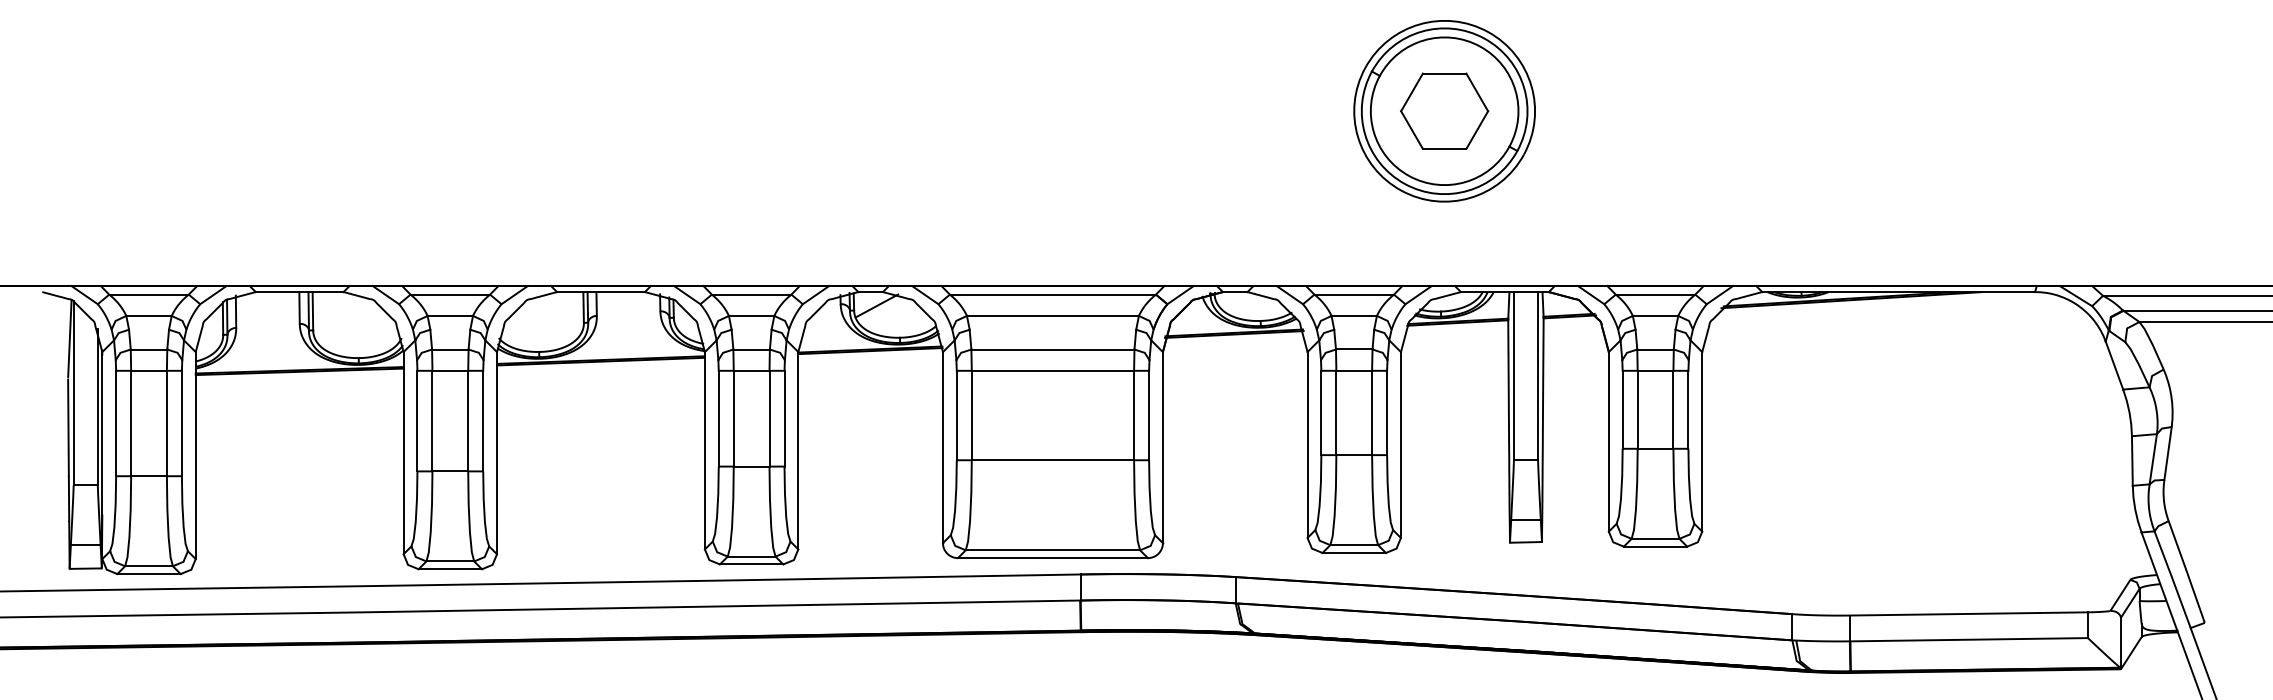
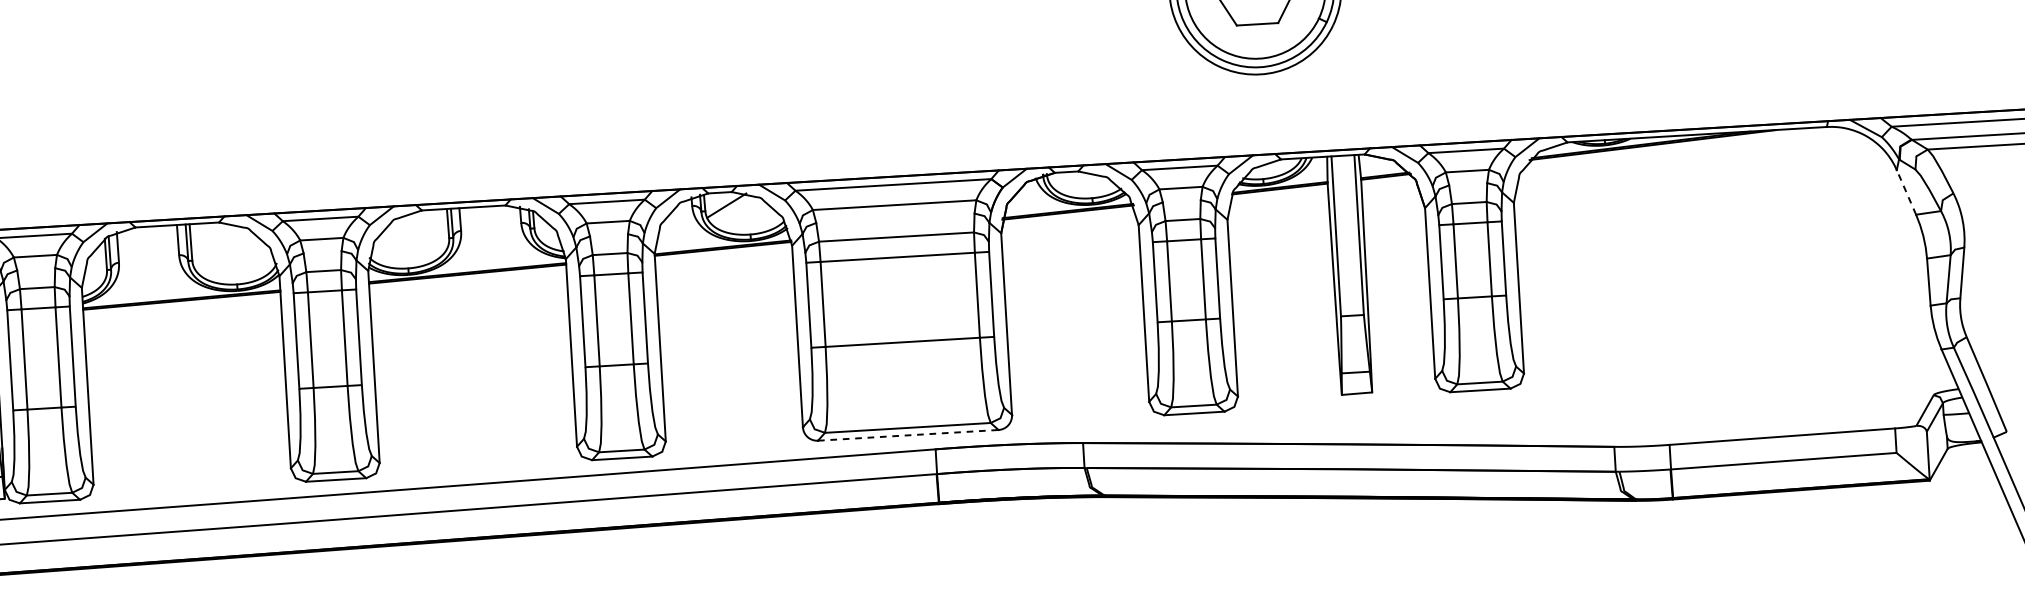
line: (2114, 365) -> (1906, 192), solid -> dashed
line: (1052, 558) -> (907, 435), solid -> dashed

